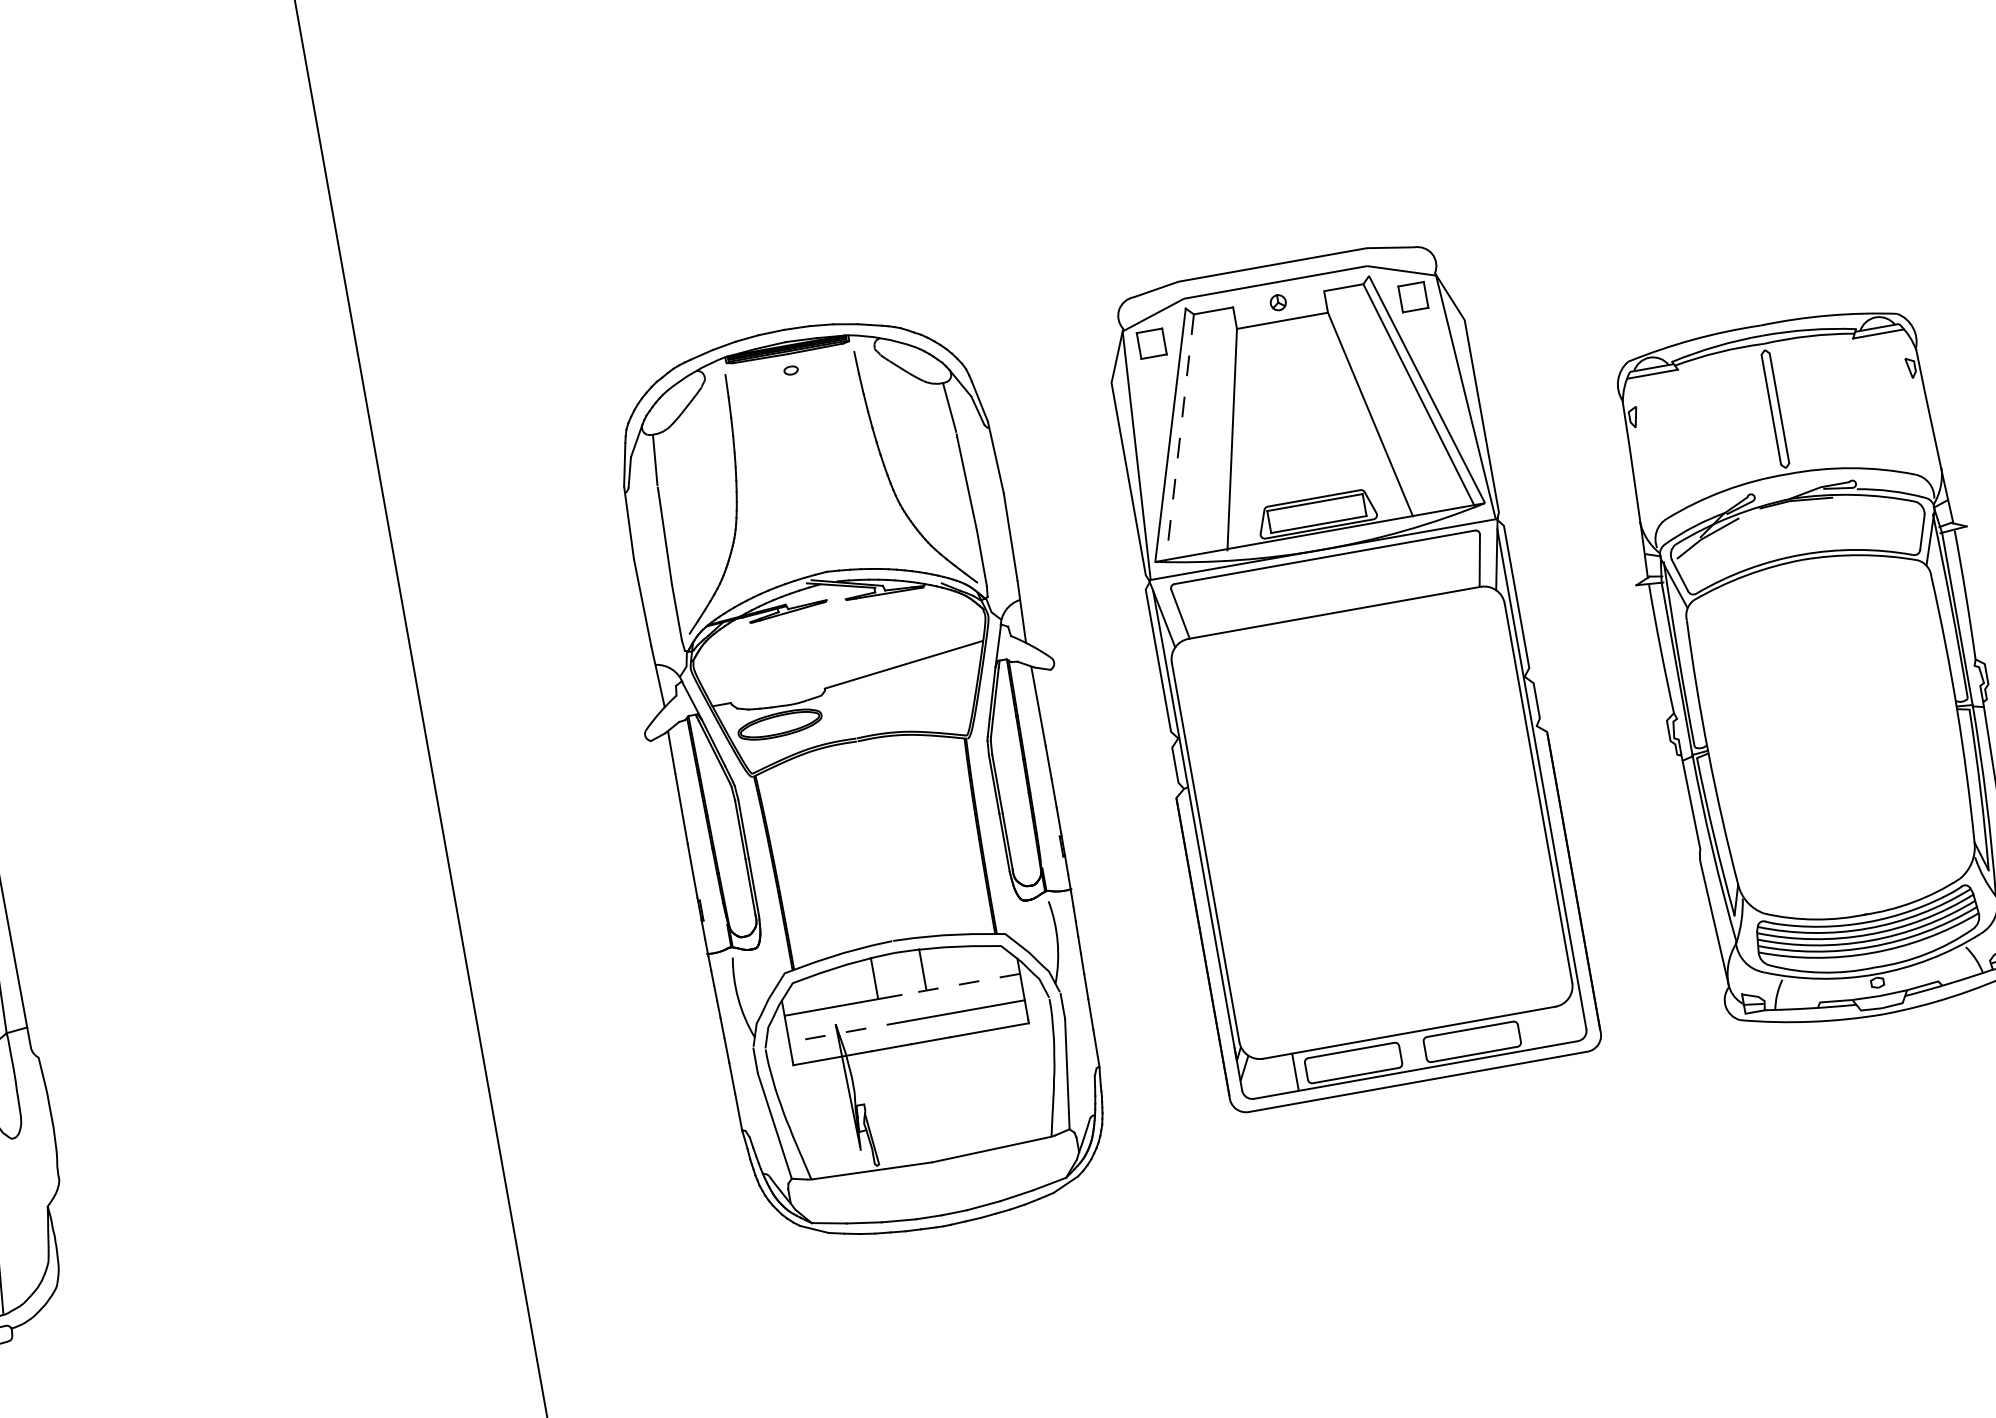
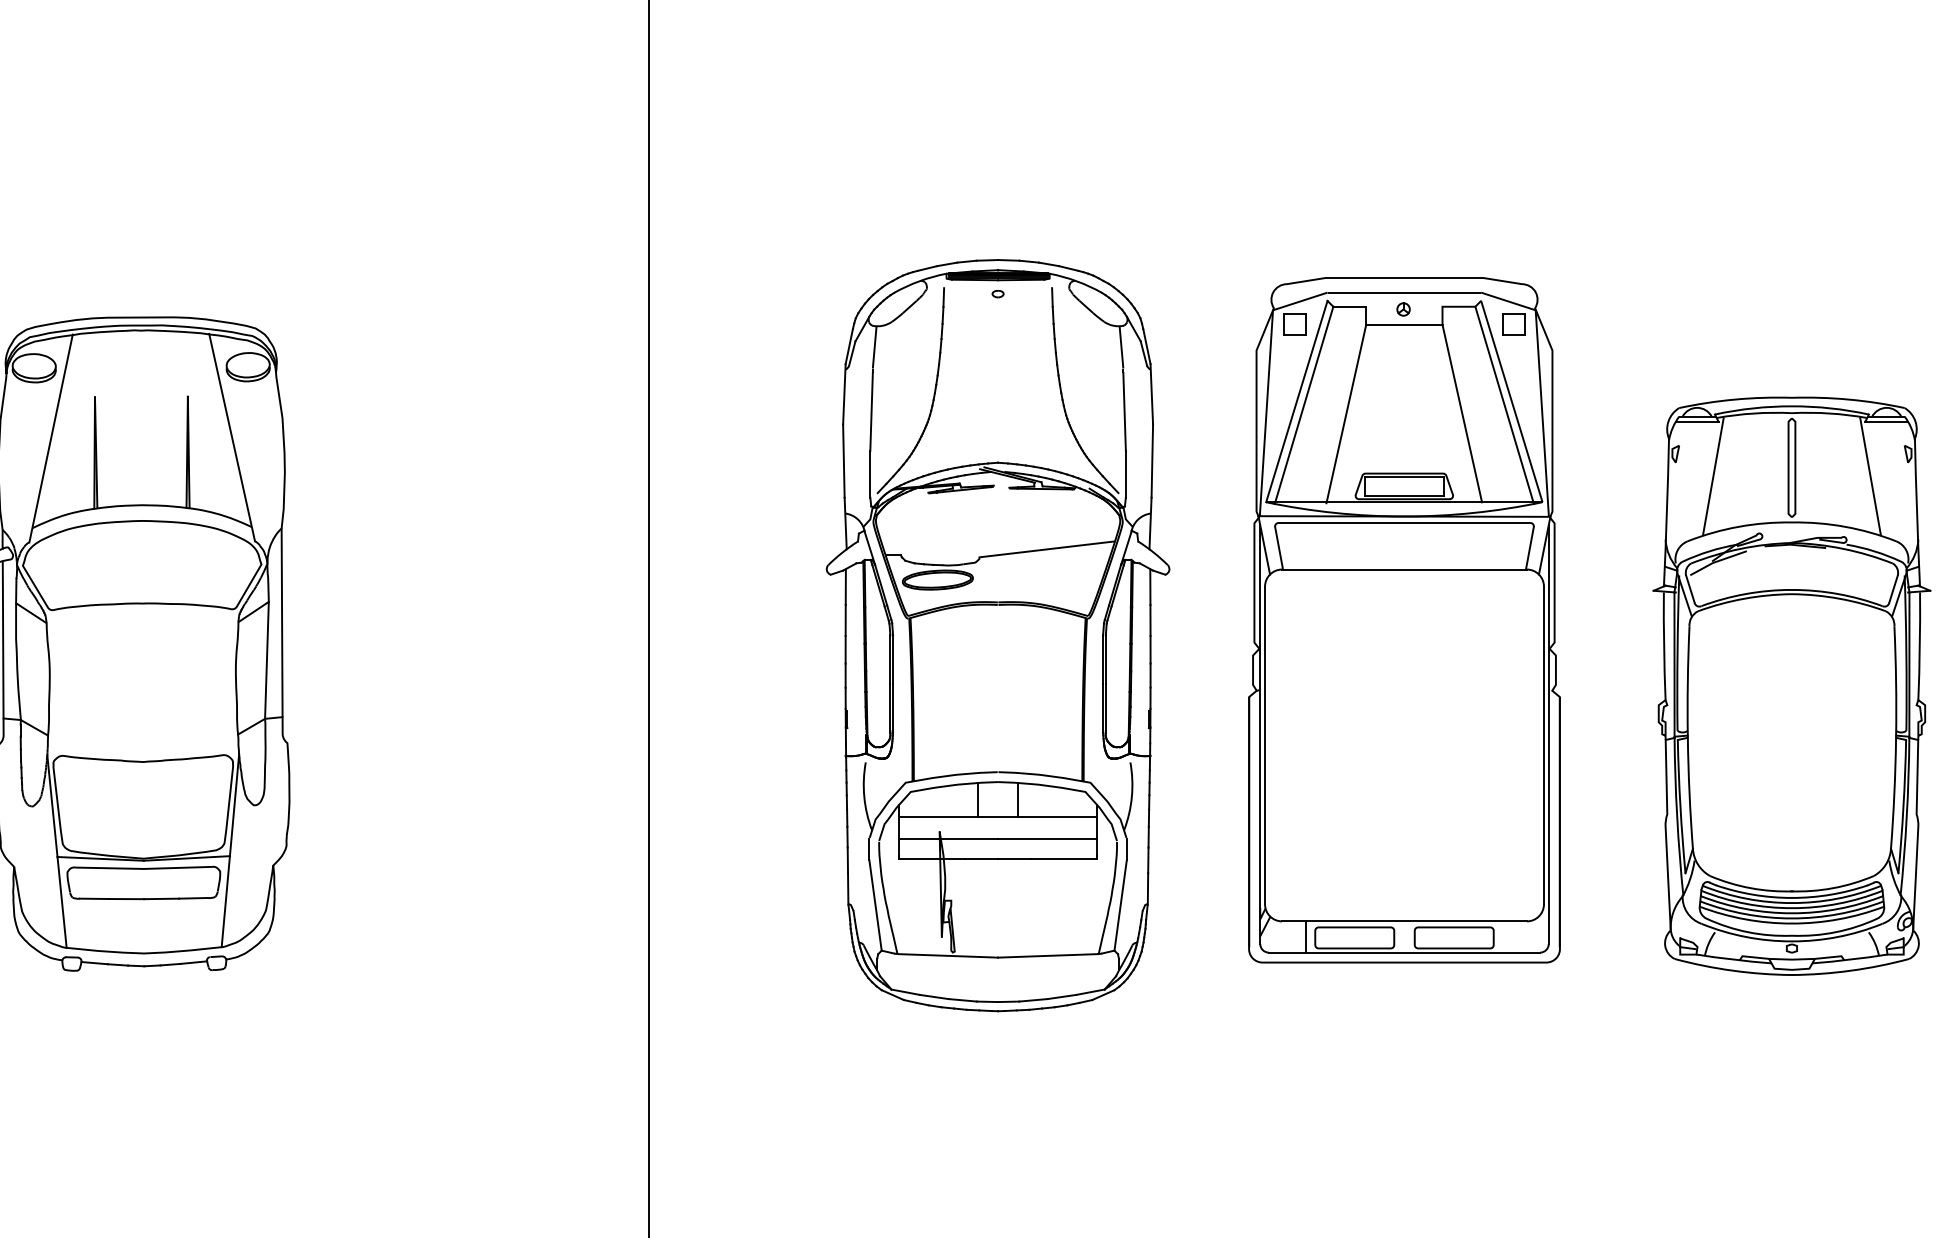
line: (1870, 402) -> (1870, 476), added
line: (1683, 436) -> (1713, 476), added
line: (1180, 438) -> (1304, 405), dashed -> solid
line: (960, 984) -> (1046, 817), dashed -> solid
line: (847, 1031) -> (948, 839), dashed -> solid

